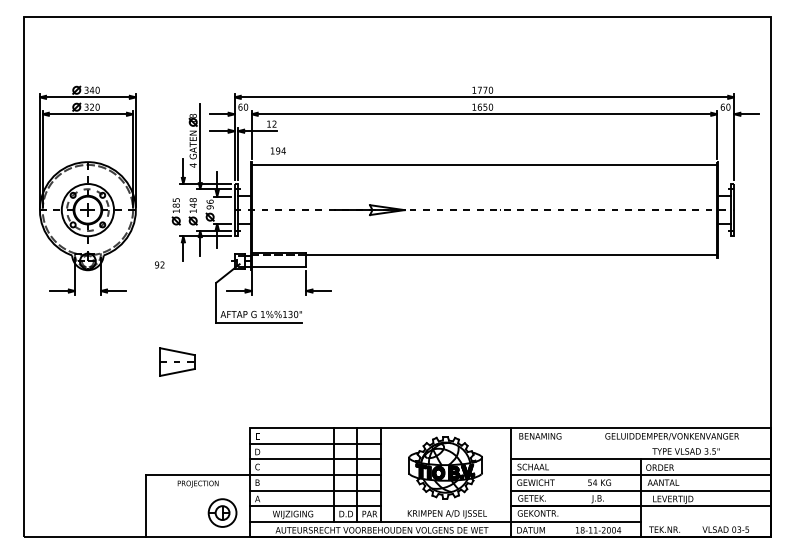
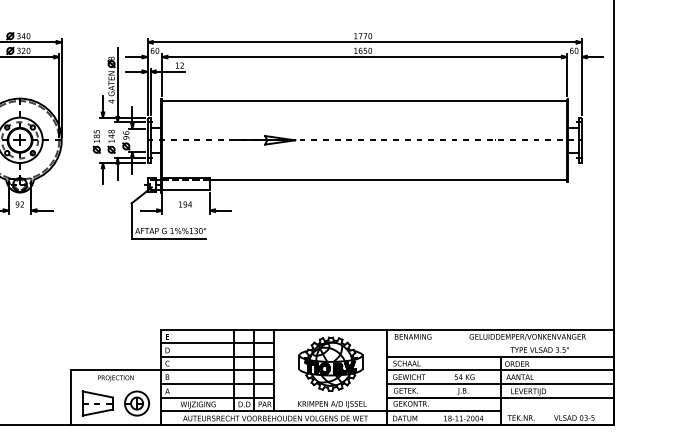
text: (278, 150) -> (185, 204), moved
text: (159, 264) -> (19, 204), moved
part: (177, 361) -> (97, 403), moved

